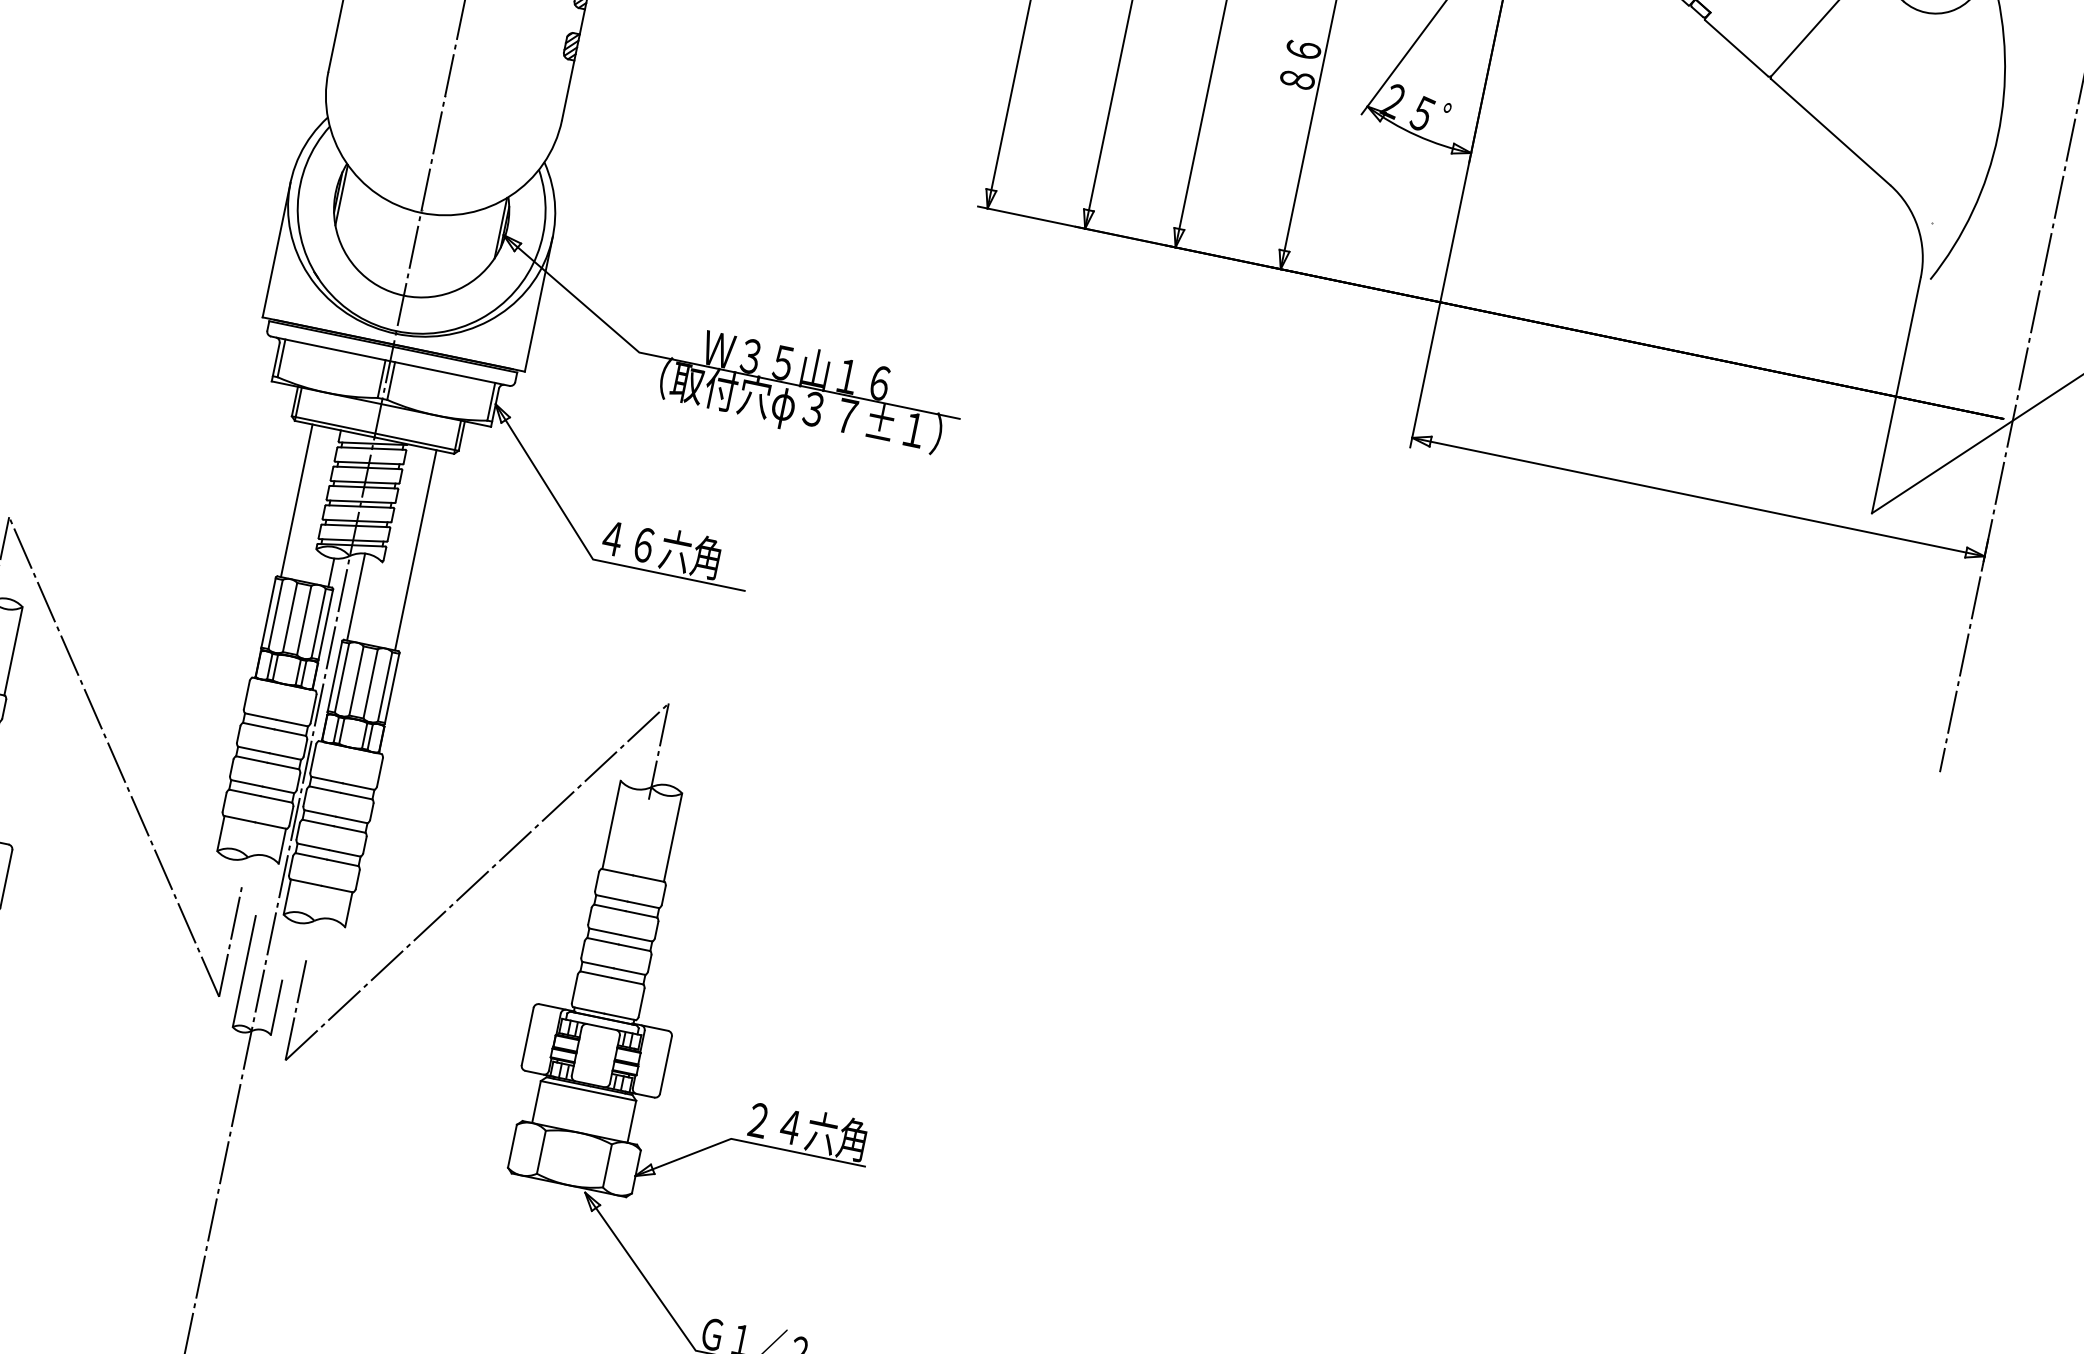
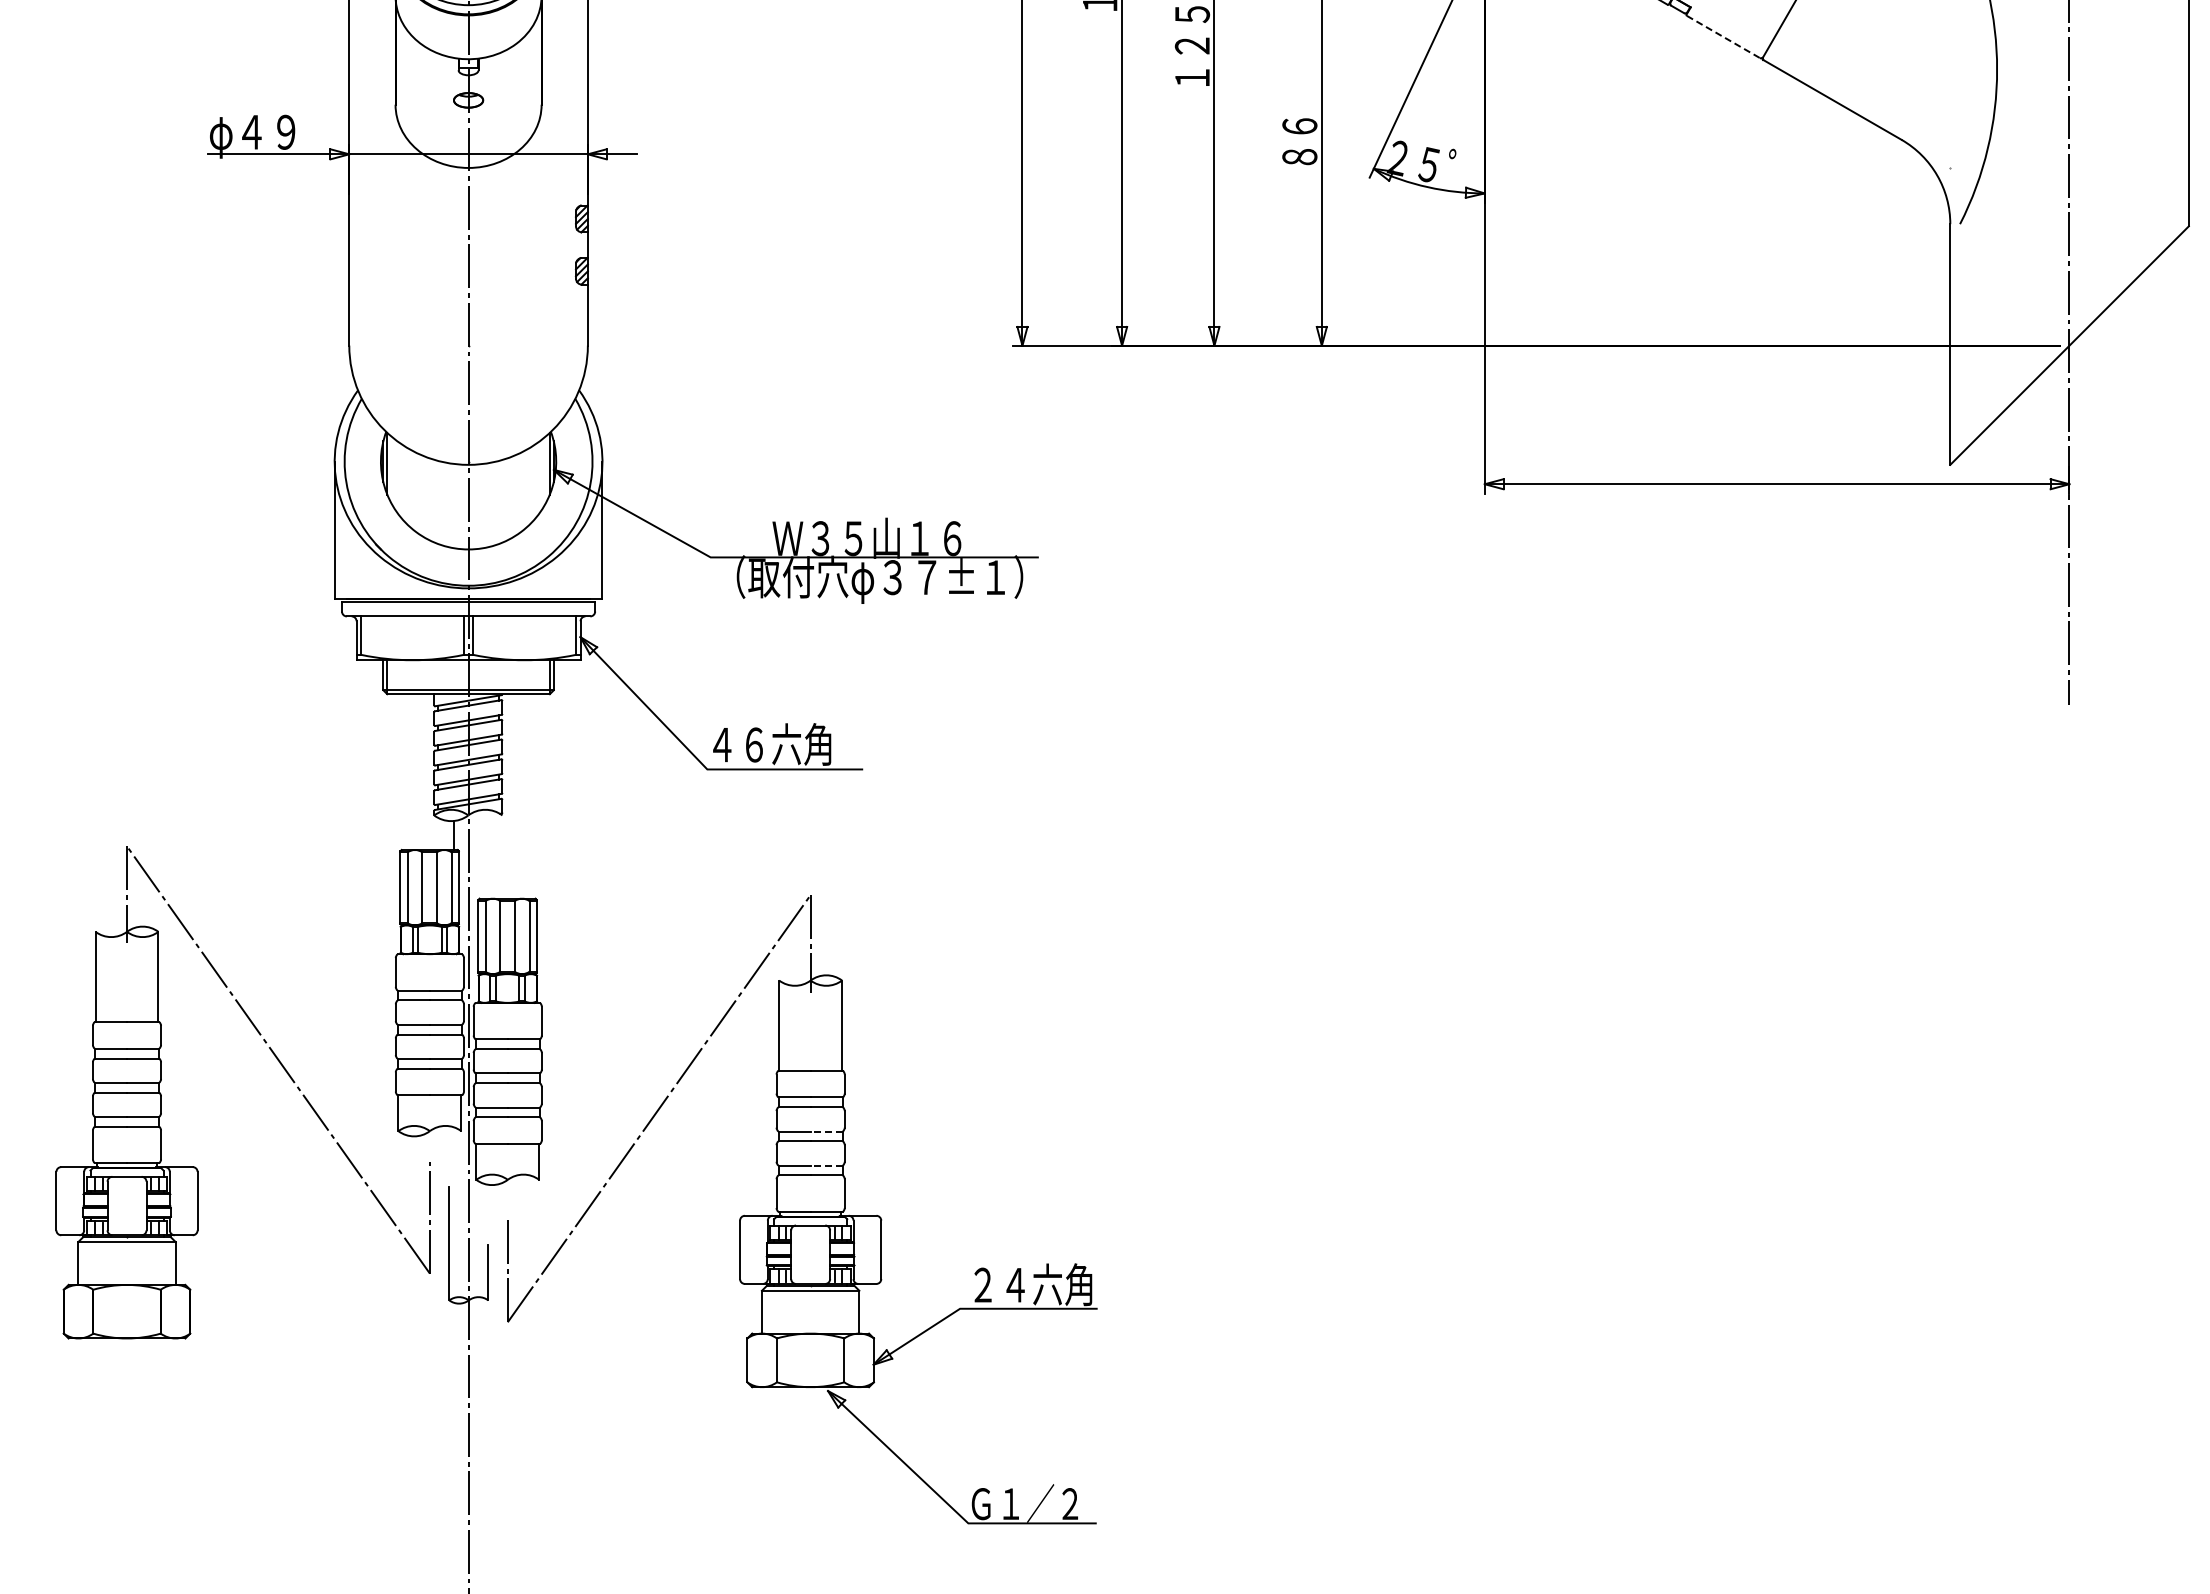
line: (1736, 48) -> (1723, 37), solid -> dashed
line: (296, 501) -> (405, 772), removed
line: (415, 550) -> (531, 796), removed
line: (355, 596) -> (482, 853), removed
line: (636, 938) -> (826, 1131), solid -> dashed
line: (629, 971) -> (826, 1165), solid -> dashed

